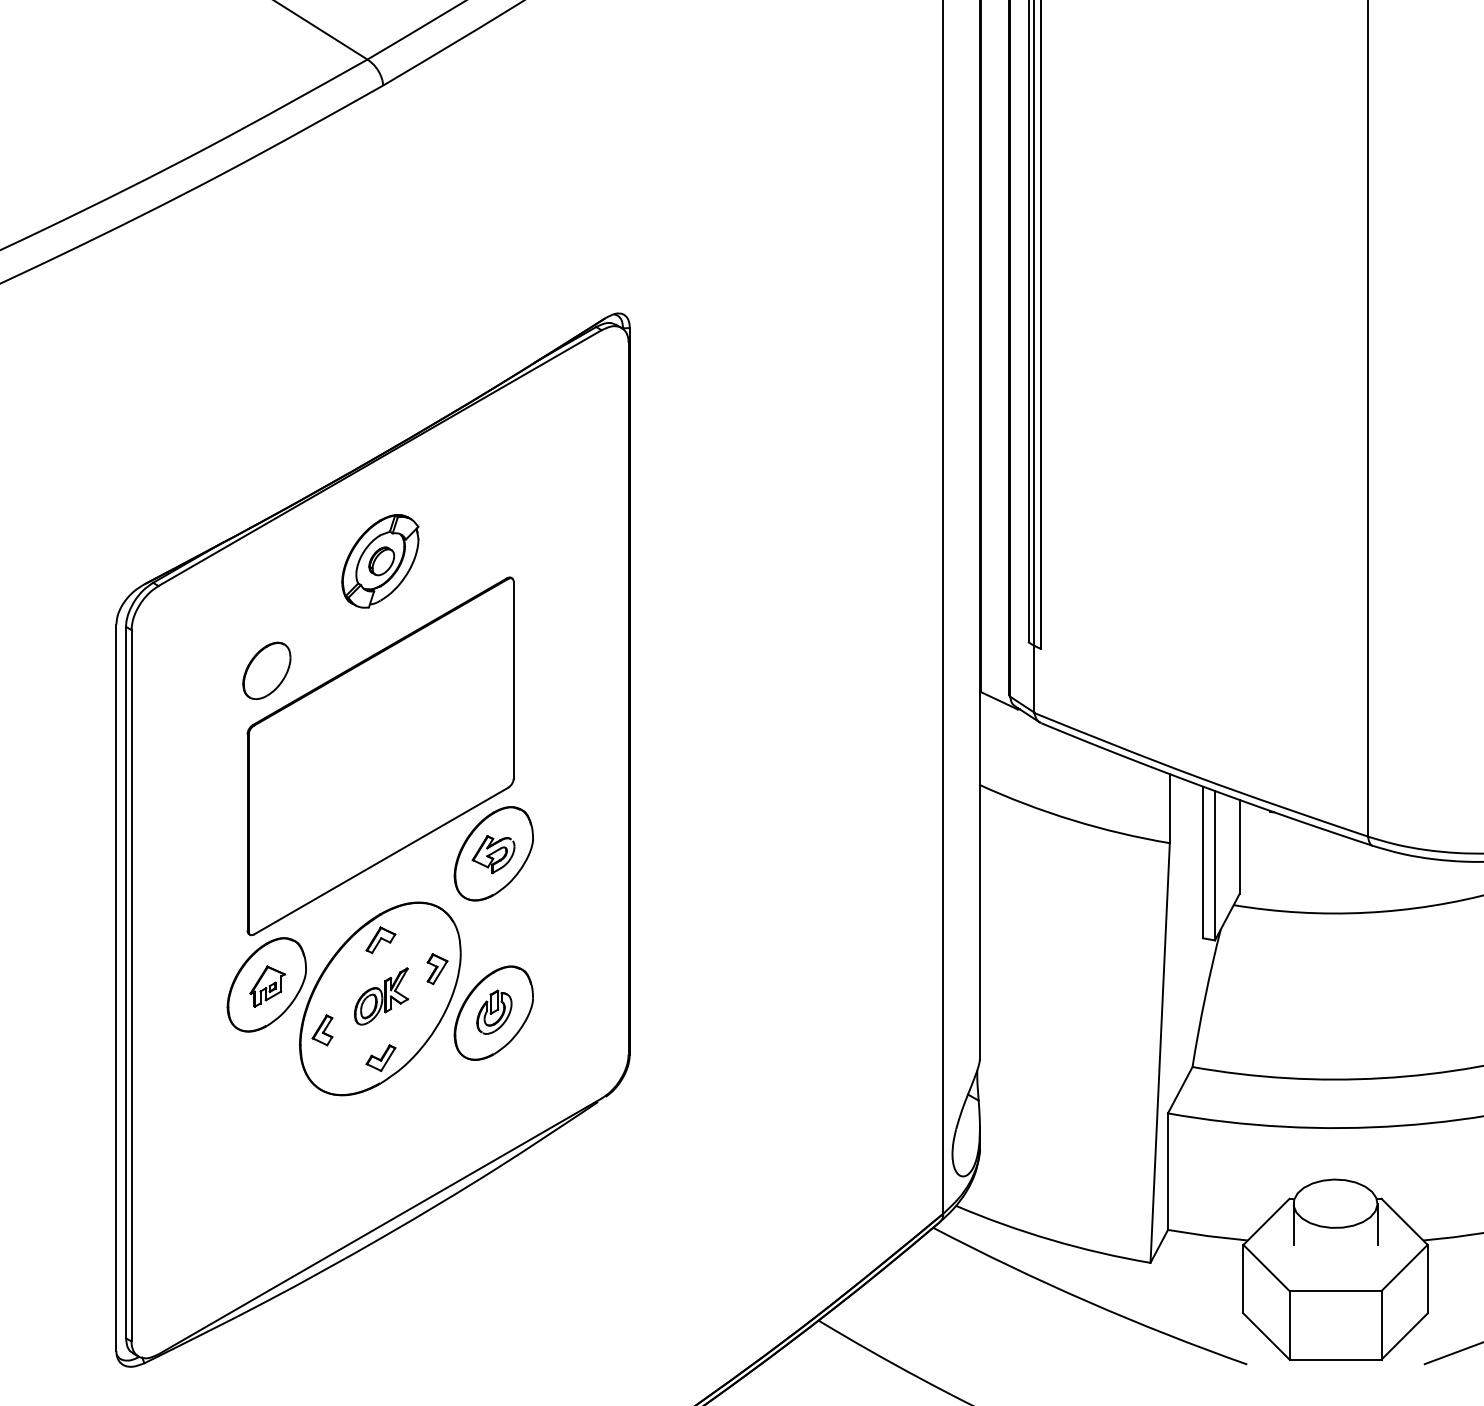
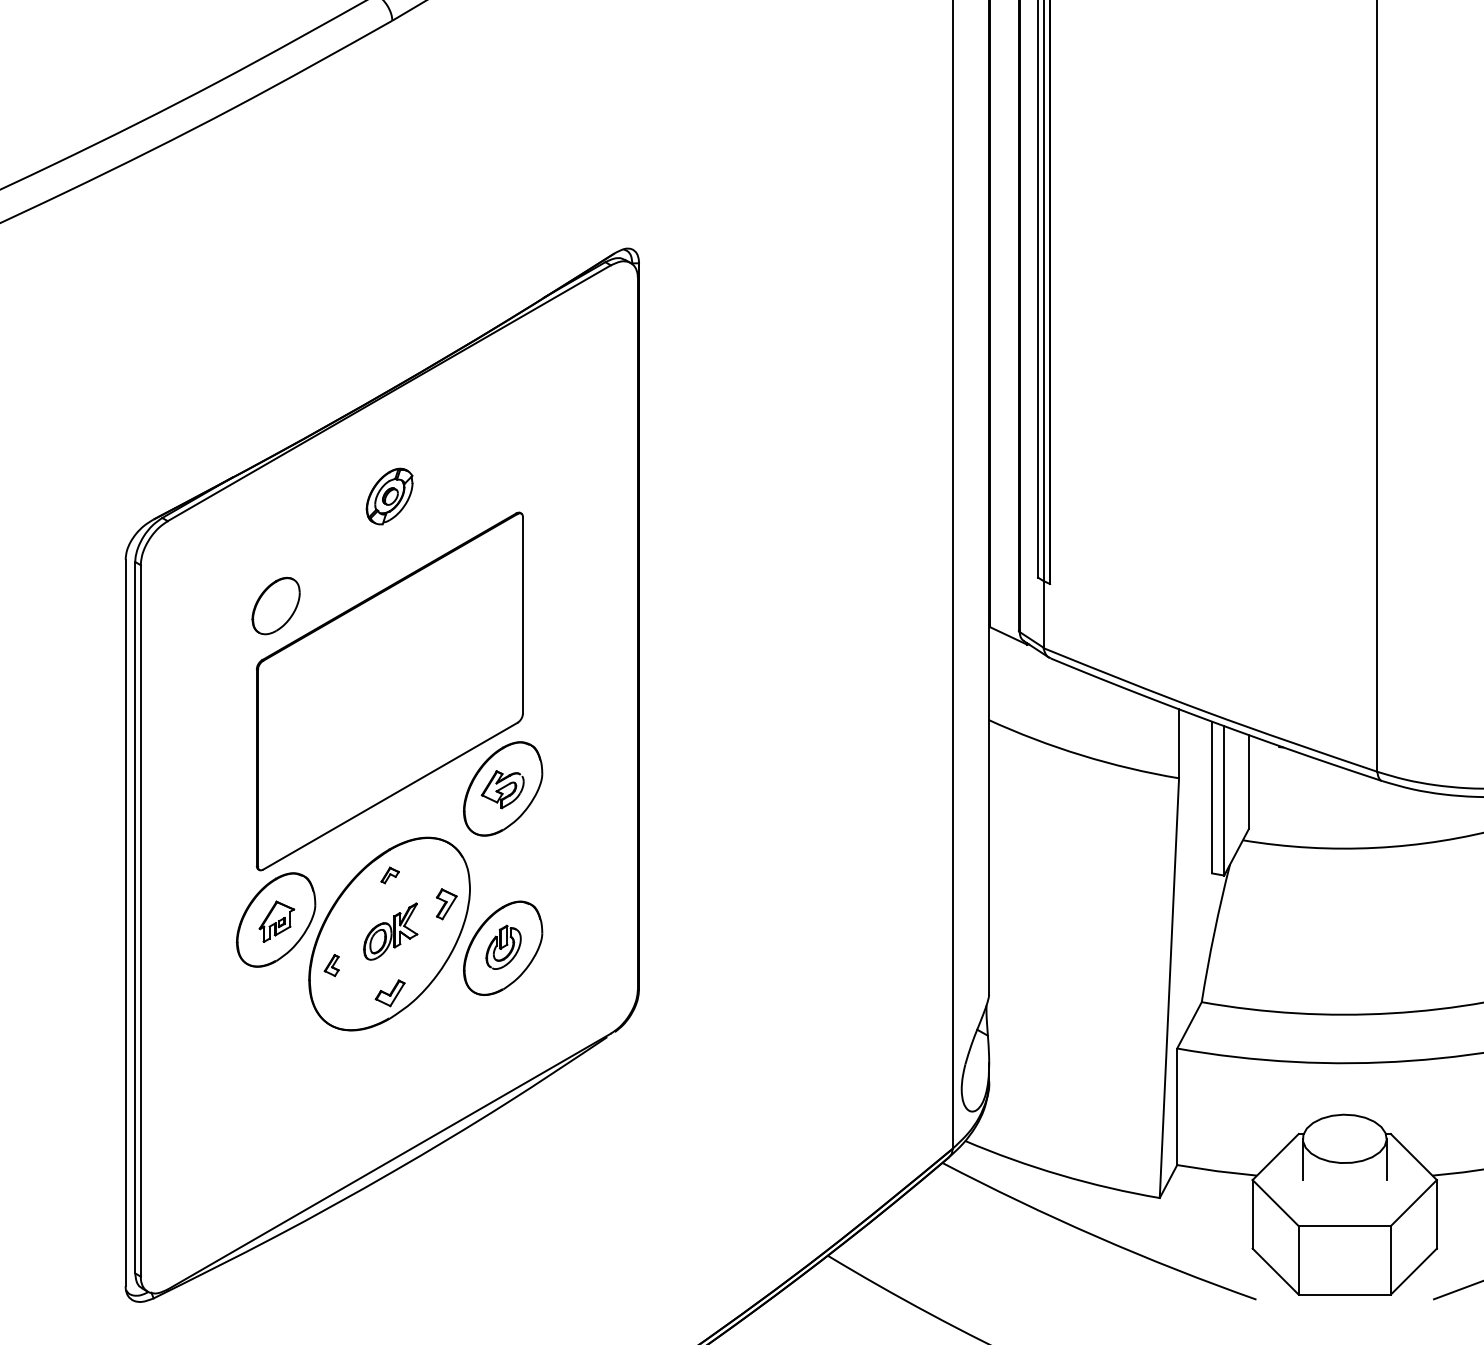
part: (380, 561) -> (389, 496), size x0.6
part: (380, 940) -> (389, 875), size x0.6
part: (322, 1030) -> (331, 965), size x0.7

